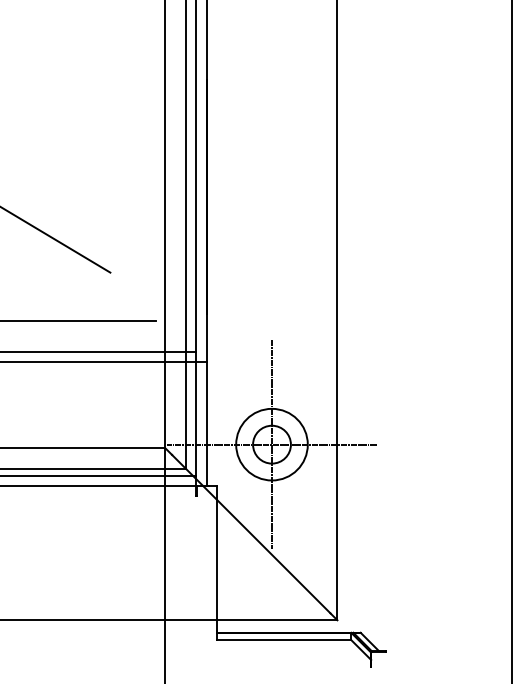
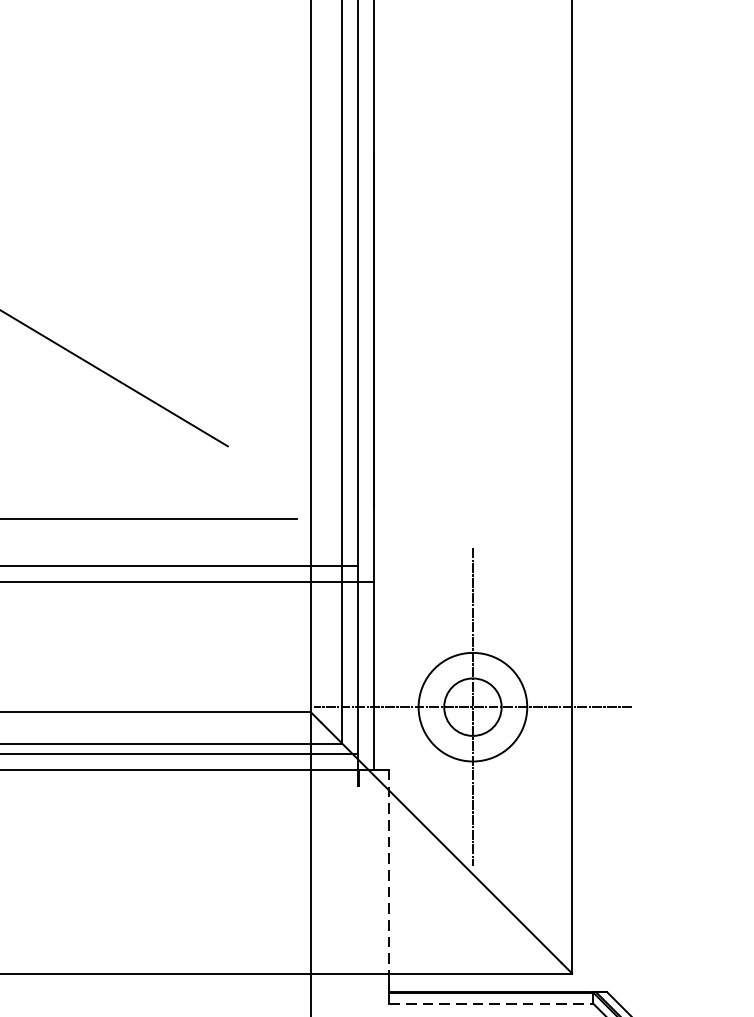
line: (216, 553) -> (388, 872), solid -> dashed
line: (284, 640) -> (491, 1004), solid -> dashed

